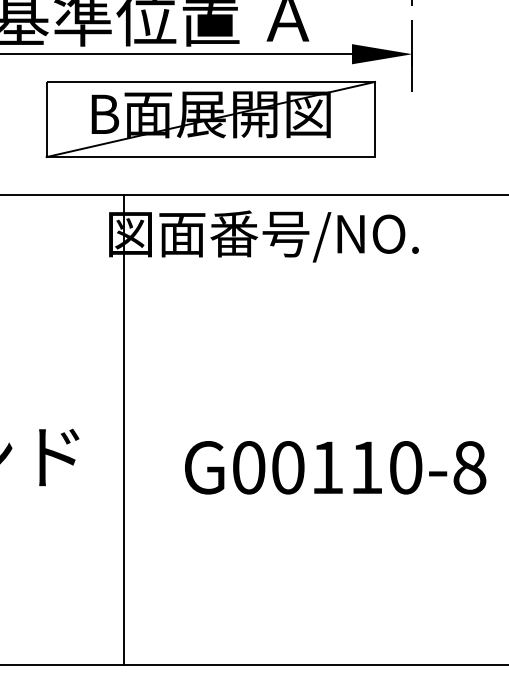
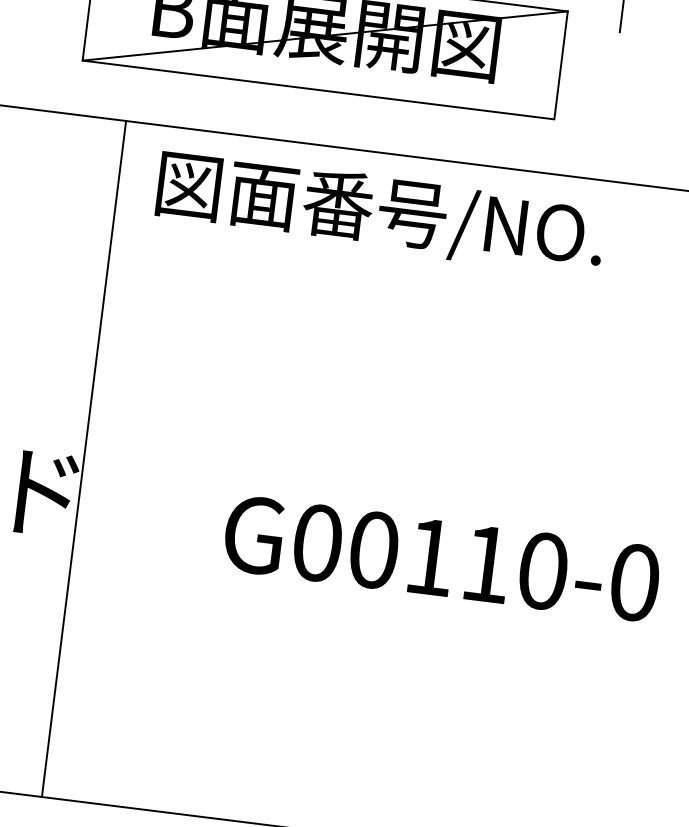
line: (123, 429) -> (83, 458), moved
text: (469, 467) -> (634, 582), G00110-8 -> G00110-0

